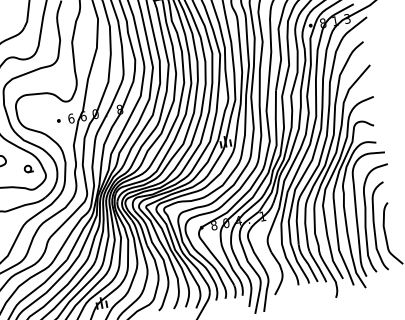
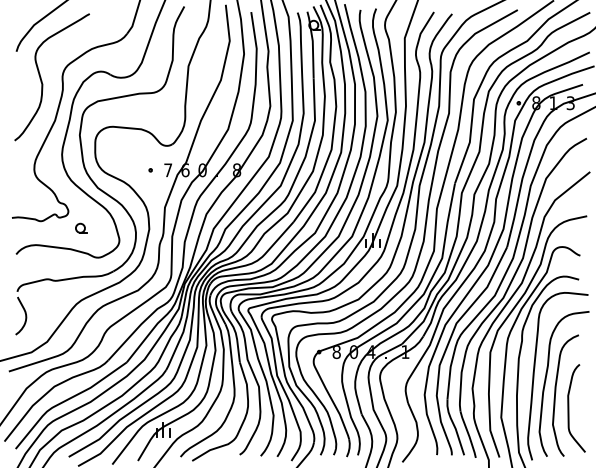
text: (71, 118) -> (168, 170), 6 -> 7
part: (28, 168) -> (81, 227), moved

